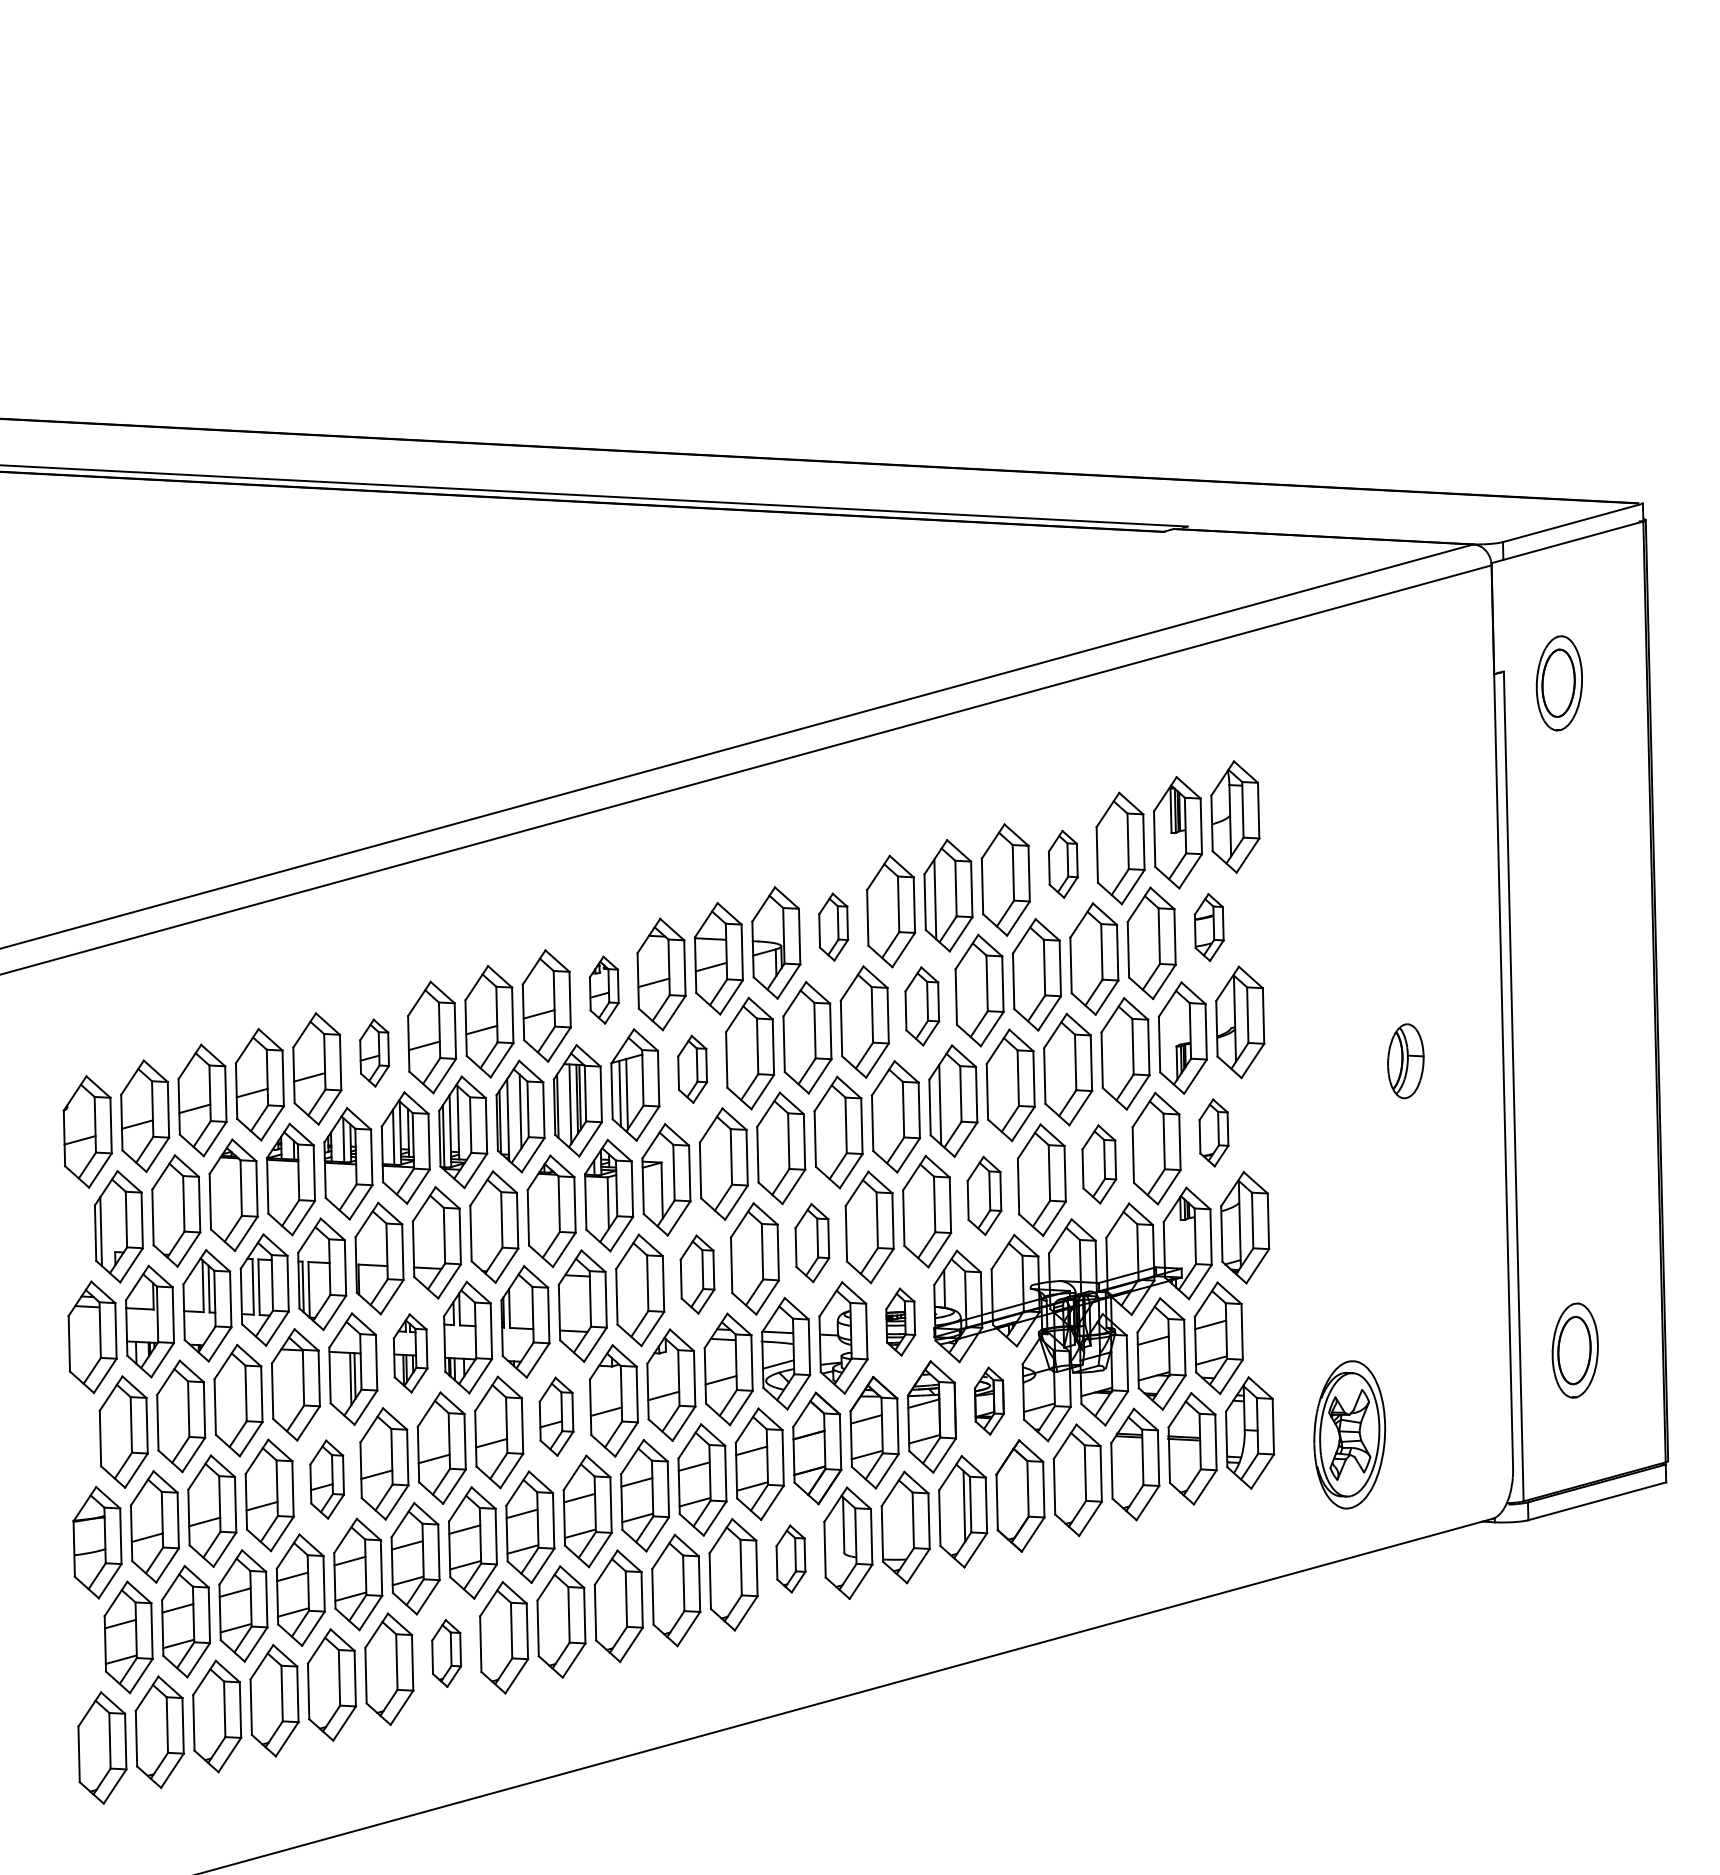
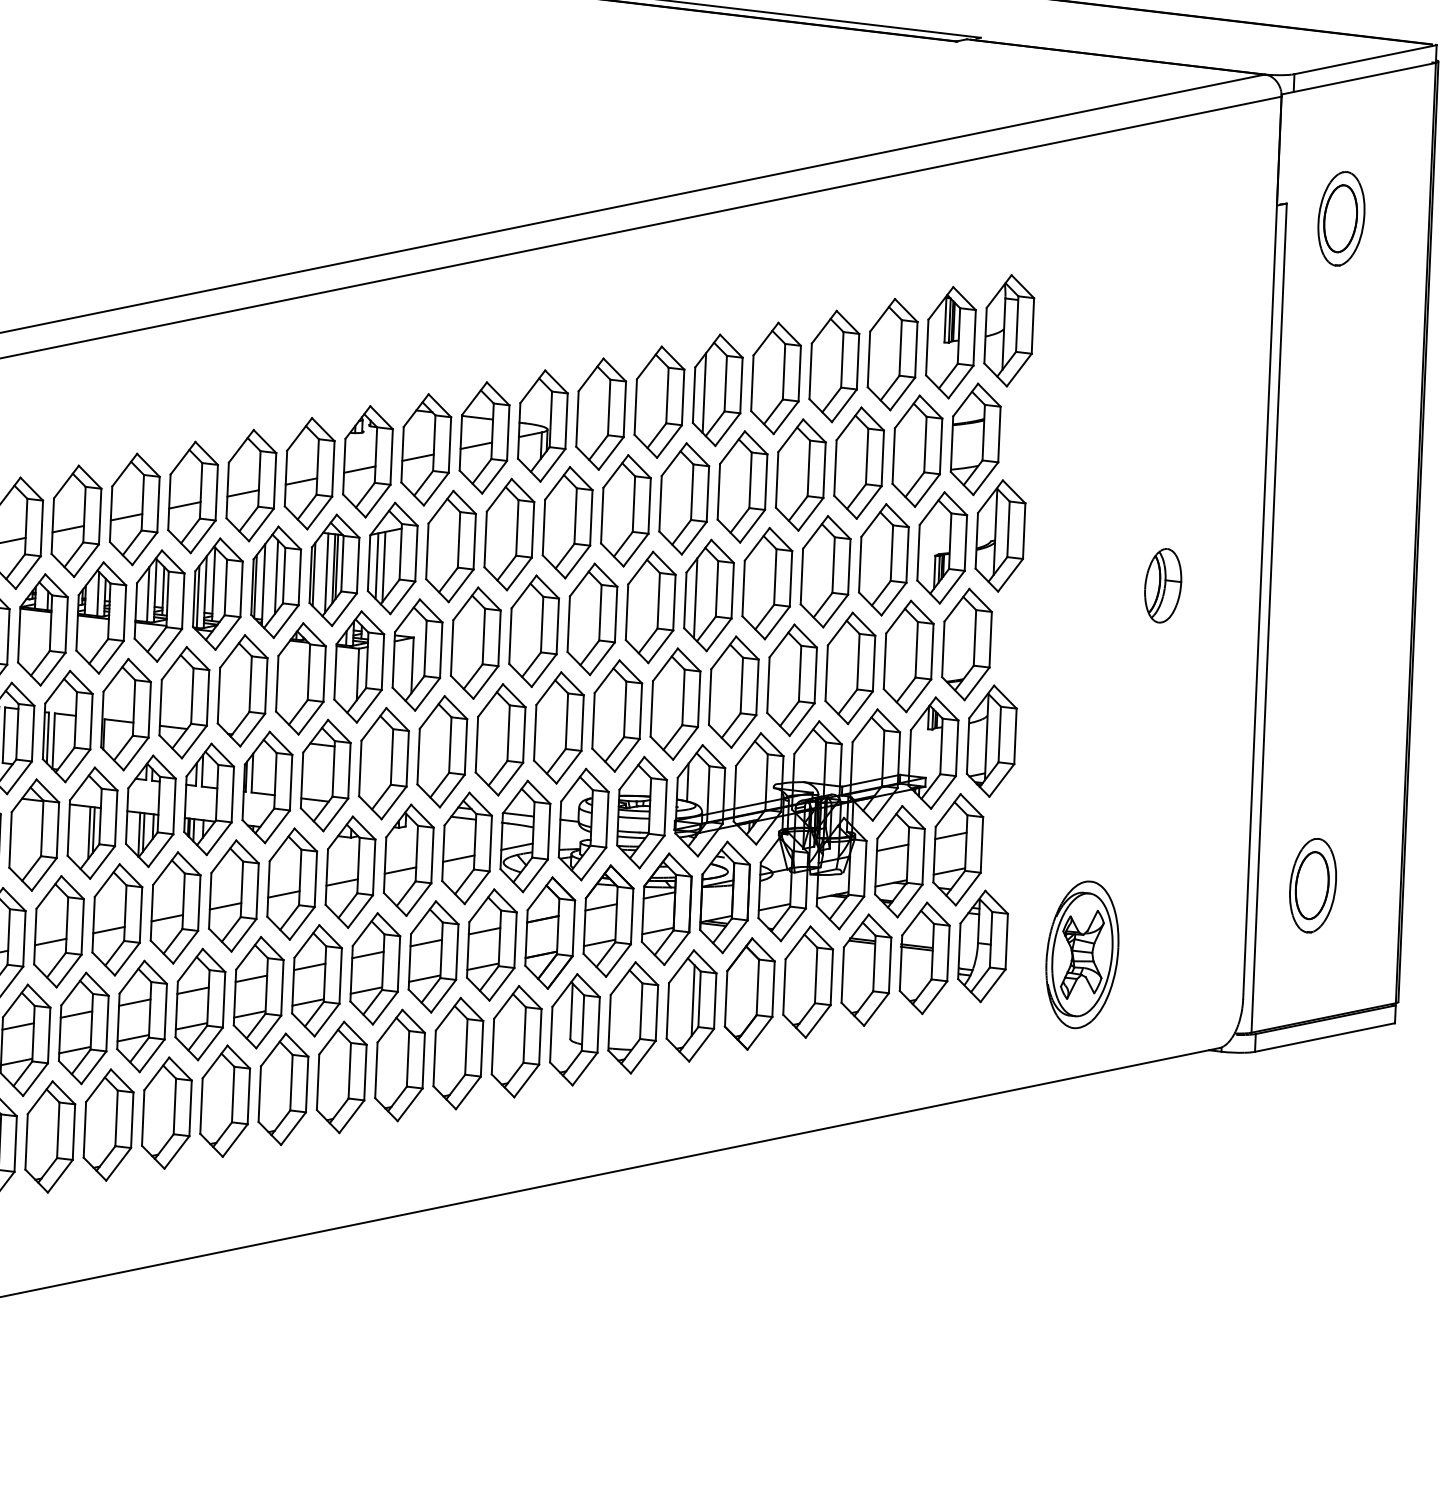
part: (1063, 864) -> (834, 366), size x1.67
part: (833, 926) -> (601, 413), size x1.67
part: (1209, 927) -> (976, 439), size x1.67
part: (604, 989) -> (368, 461), size x1.67
part: (922, 1006) -> (684, 499), size x1.43
part: (374, 1052) -> (134, 508), size x1.67
part: (692, 1069) -> (450, 546), size x1.67
part: (1213, 1132) -> (966, 644), size x1.67
part: (1099, 1164) -> (850, 668), size x1.43
part: (984, 1195) -> (733, 691), size x1.43
part: (812, 1242) -> (559, 727), size x1.43
part: (697, 1274) -> (442, 751), size x1.43
part: (900, 1321) -> (641, 811), size x1.67
part: (410, 1353) -> (150, 811), size x1.43
part: (989, 1400) -> (725, 896), size x1.67
part: (556, 1416) -> (292, 883), size x1.43
part: (327, 1479) -> (59, 931), size x1.43
part: (790, 1558) -> (516, 1041), size x1.67
part: (446, 1653) -> (166, 1113), size x1.67

